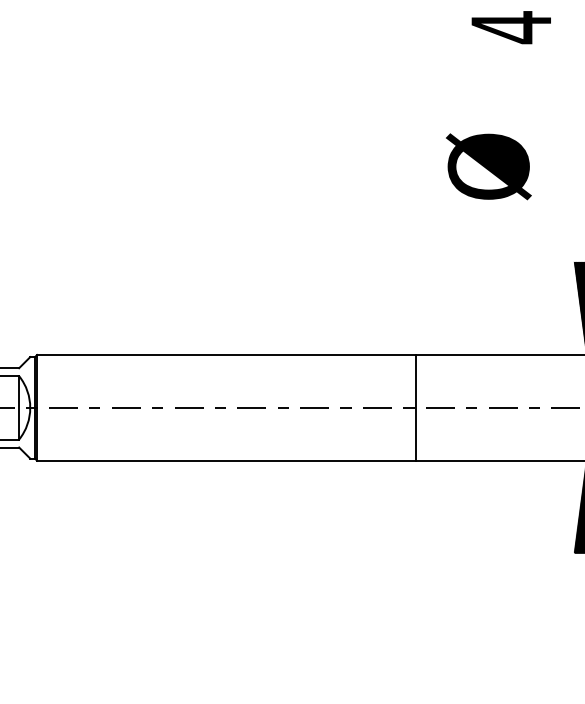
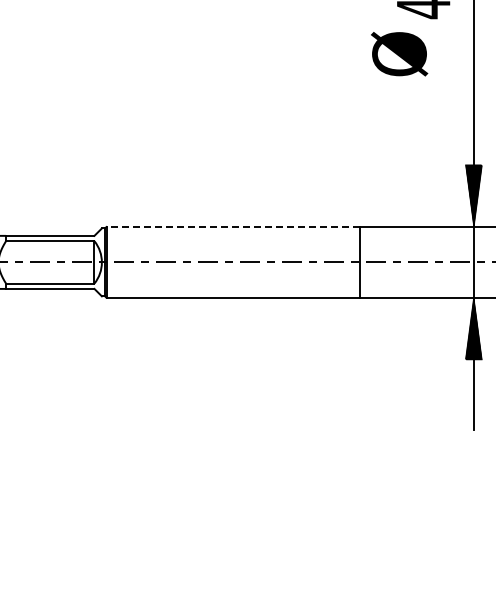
text: (488, 167) -> (399, 54), moved
line: (227, 355) -> (233, 227), solid -> dashed

